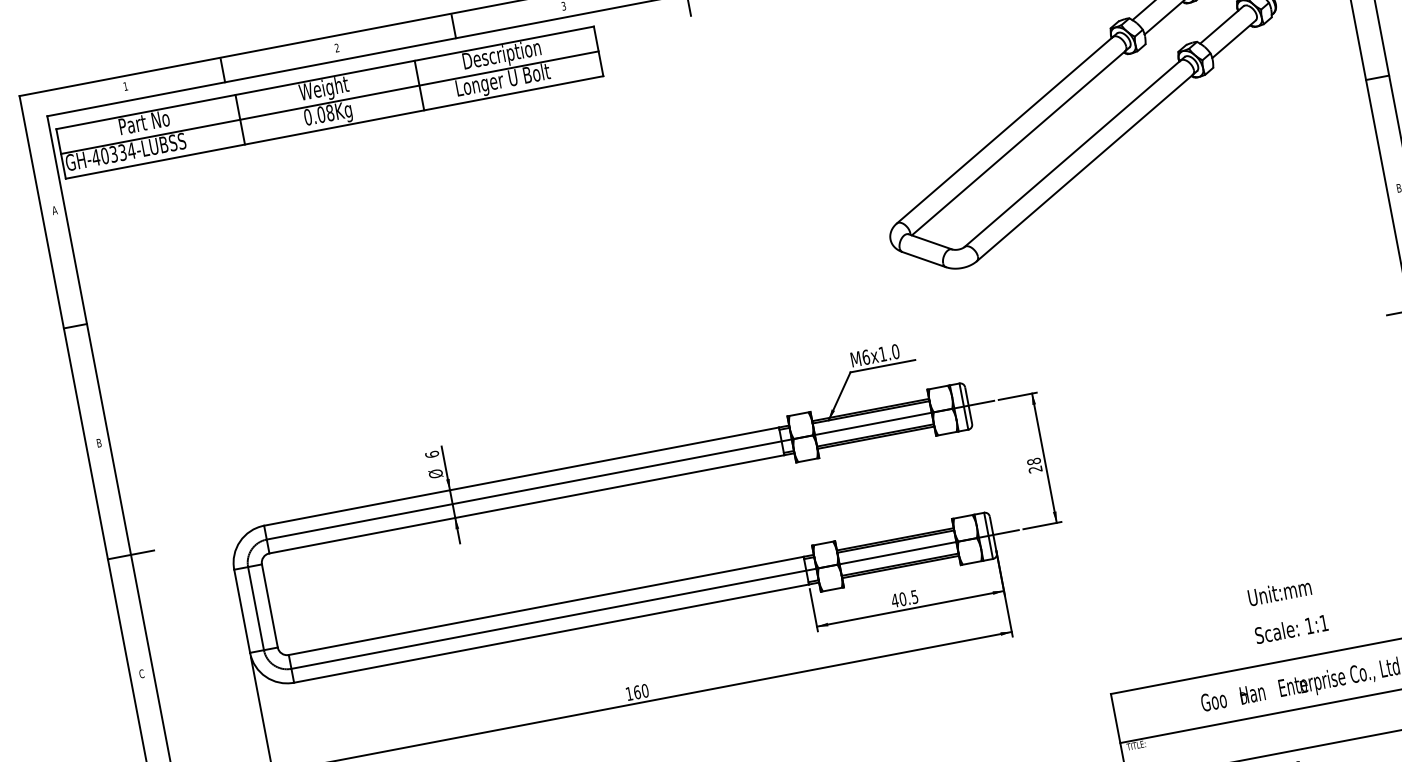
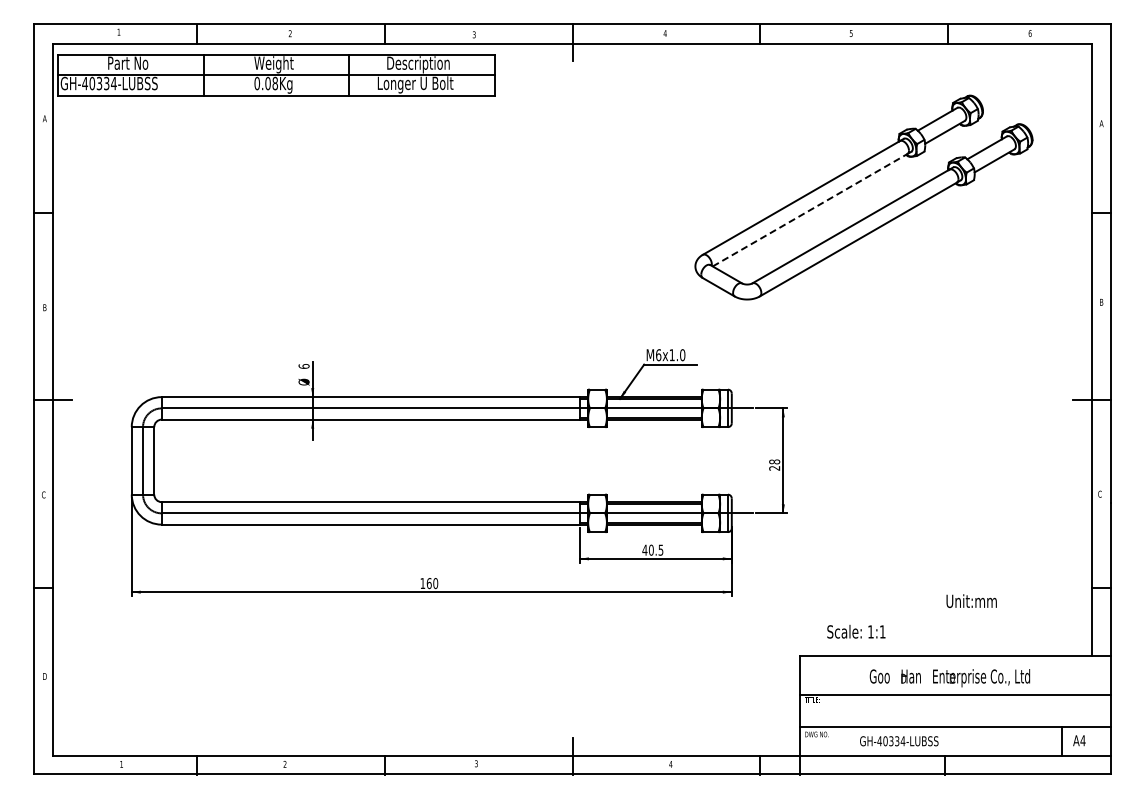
line: (1018, 142) -> (810, 209), solid -> dashed
text: (1279, 591) -> (971, 600), moved
text: (1291, 628) -> (856, 631), moved

